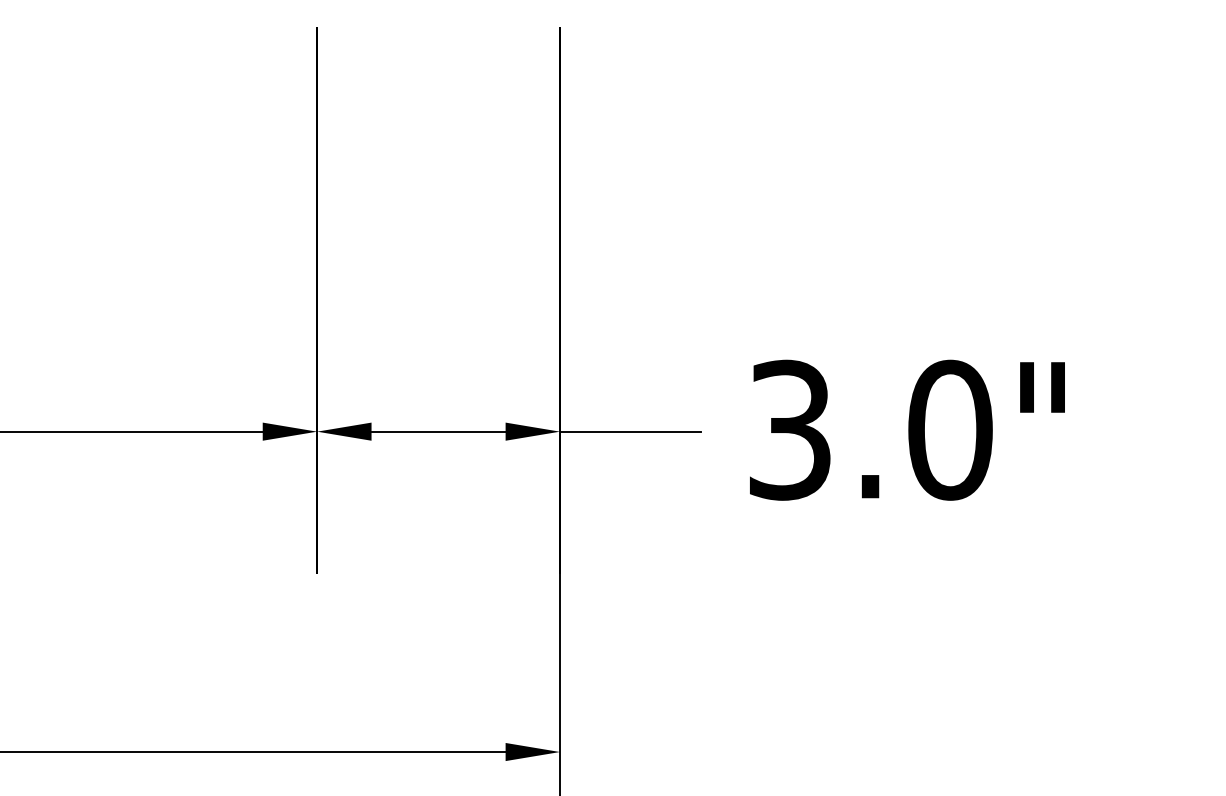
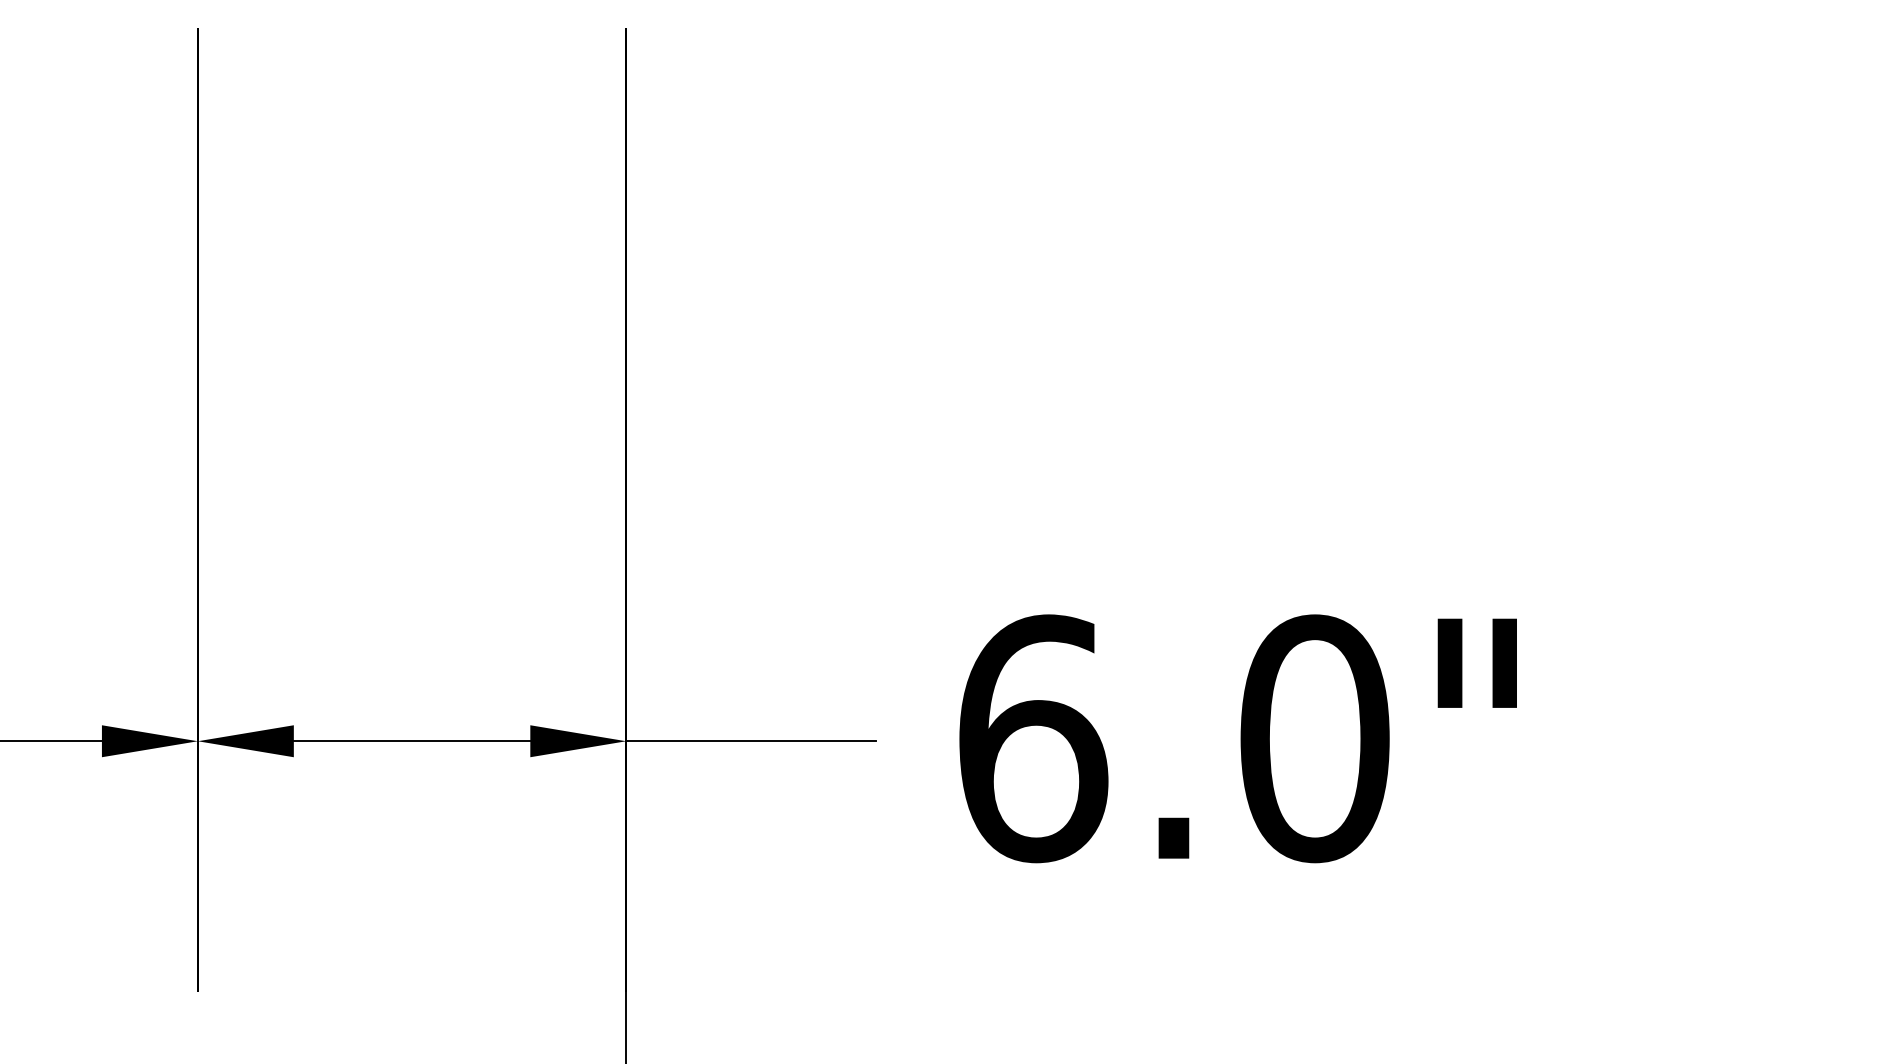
text: (791, 429) -> (1034, 737), 3.0" -> 6.0"

